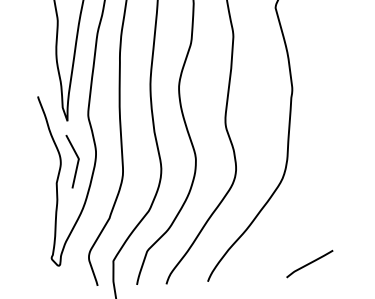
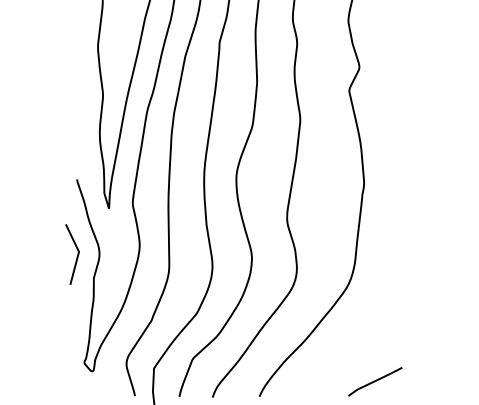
curve: (76, 163) -> (76, 256), moved

